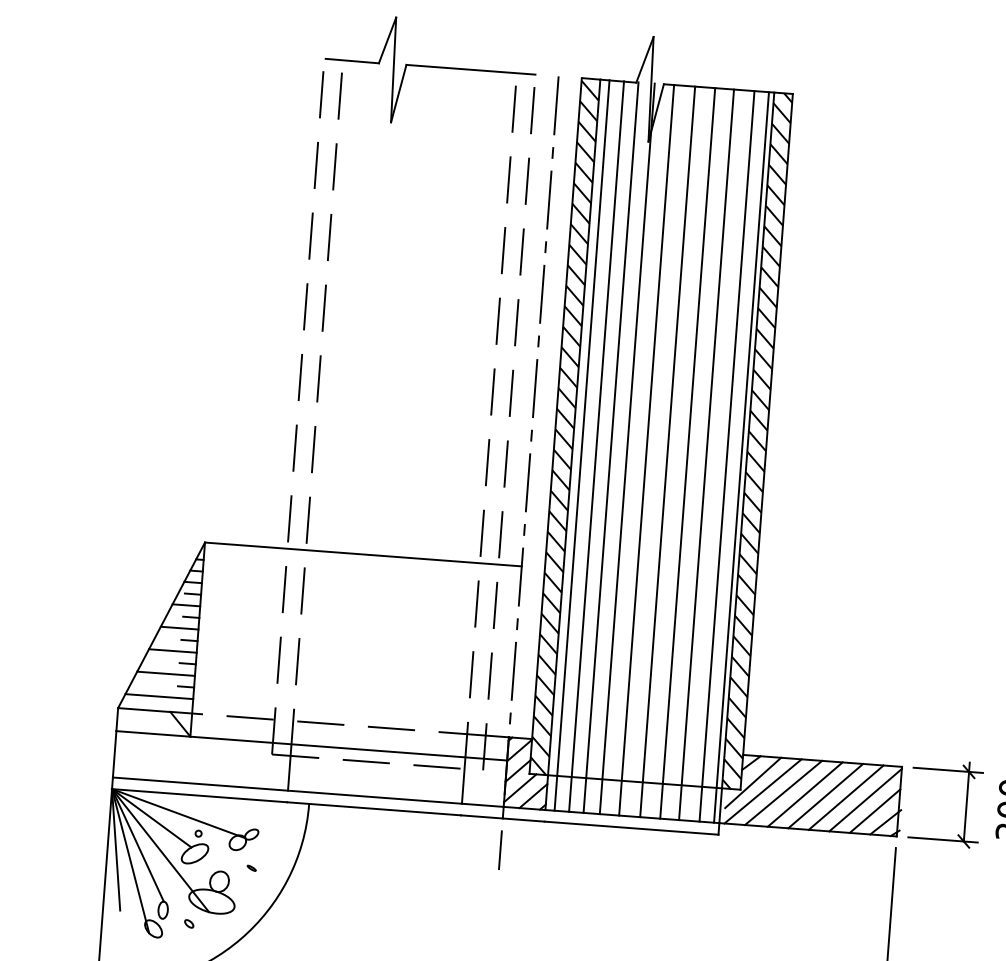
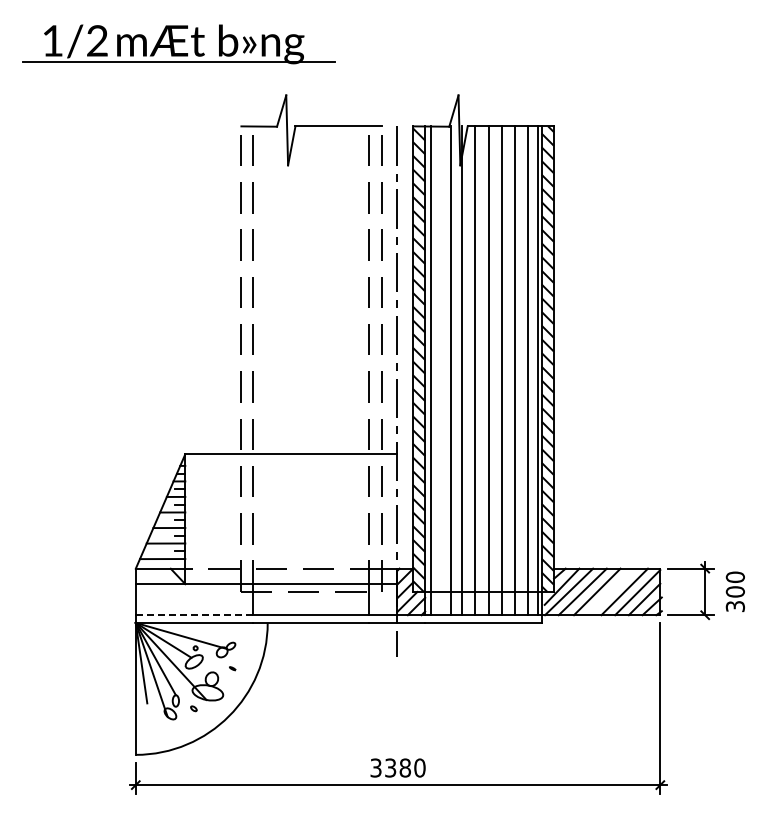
line: (597, 446) -> (441, 370), removed
line: (200, 784) -> (194, 615), solid -> dashed
line: (825, 795) -> (610, 591), removed

